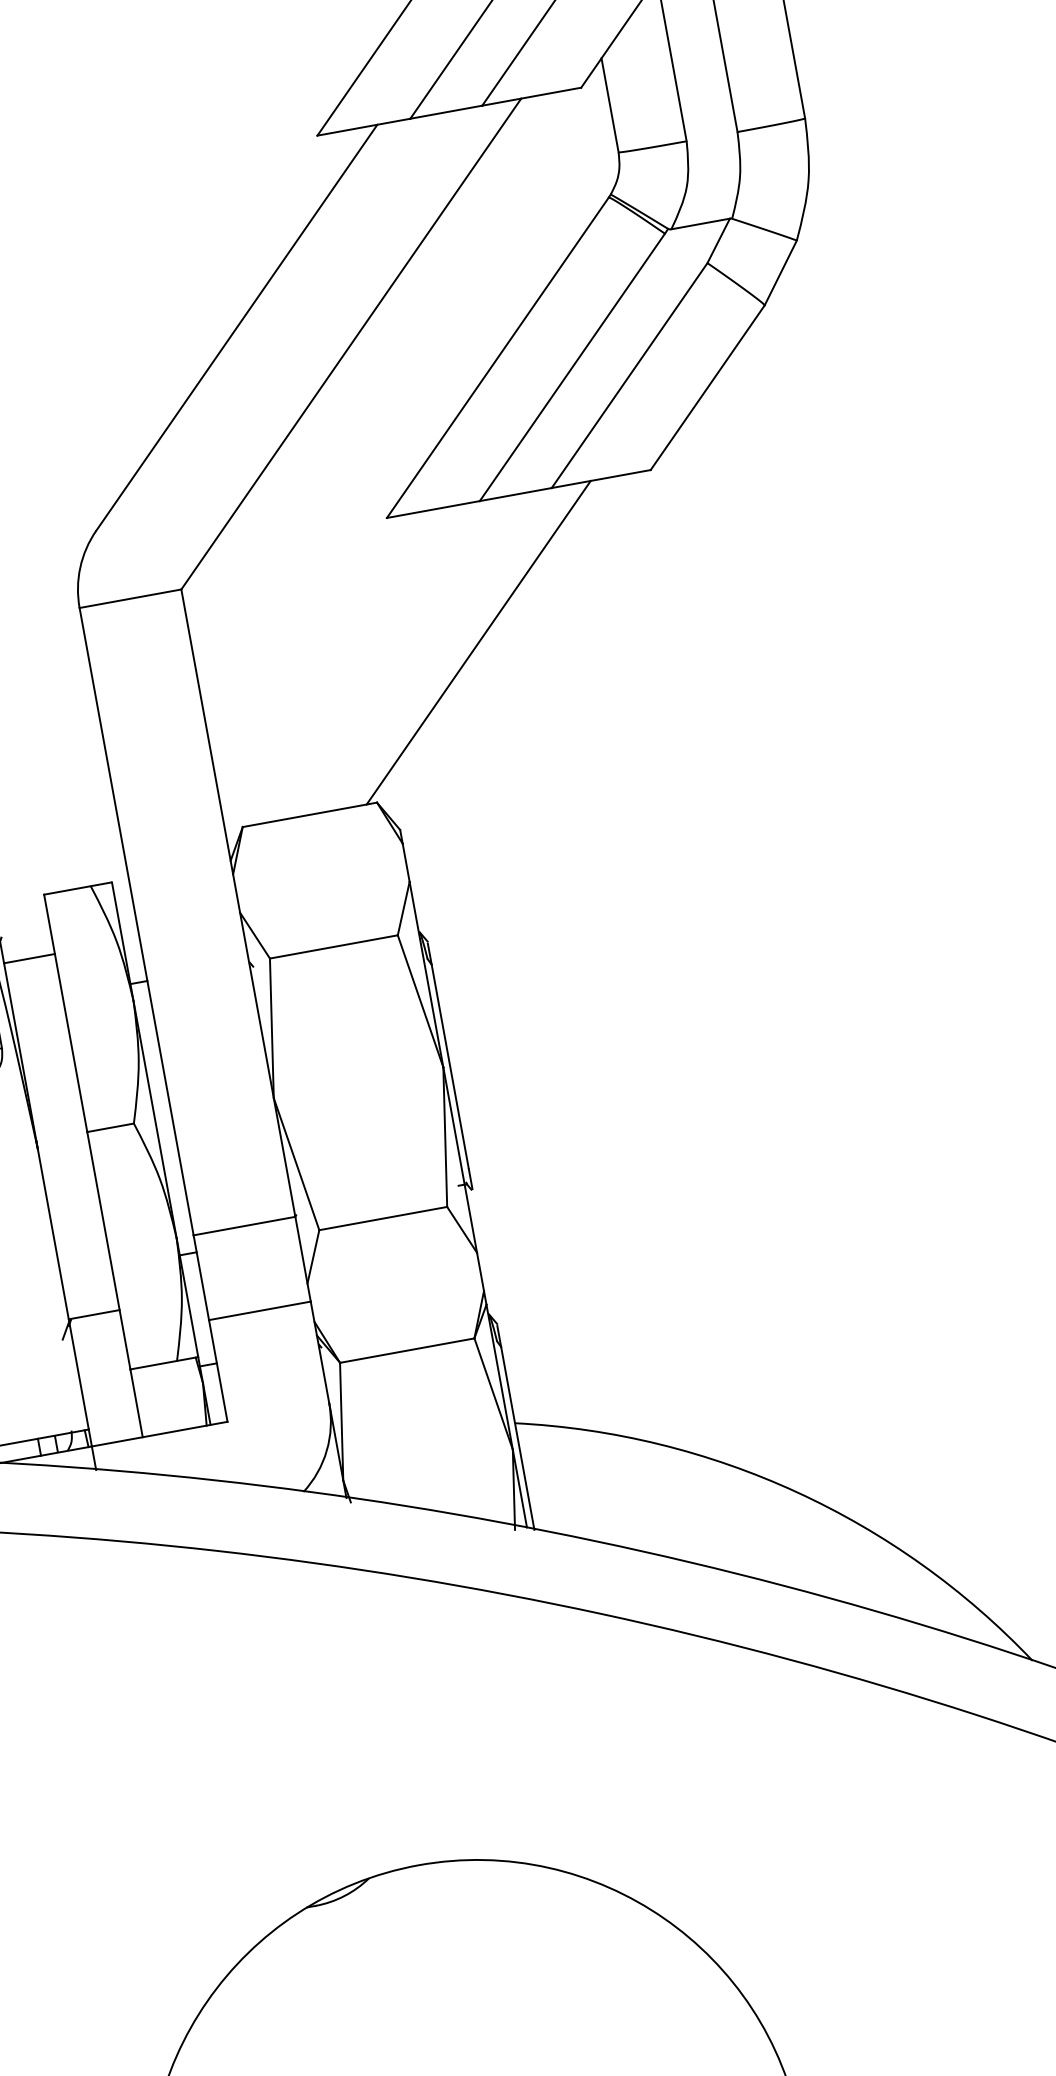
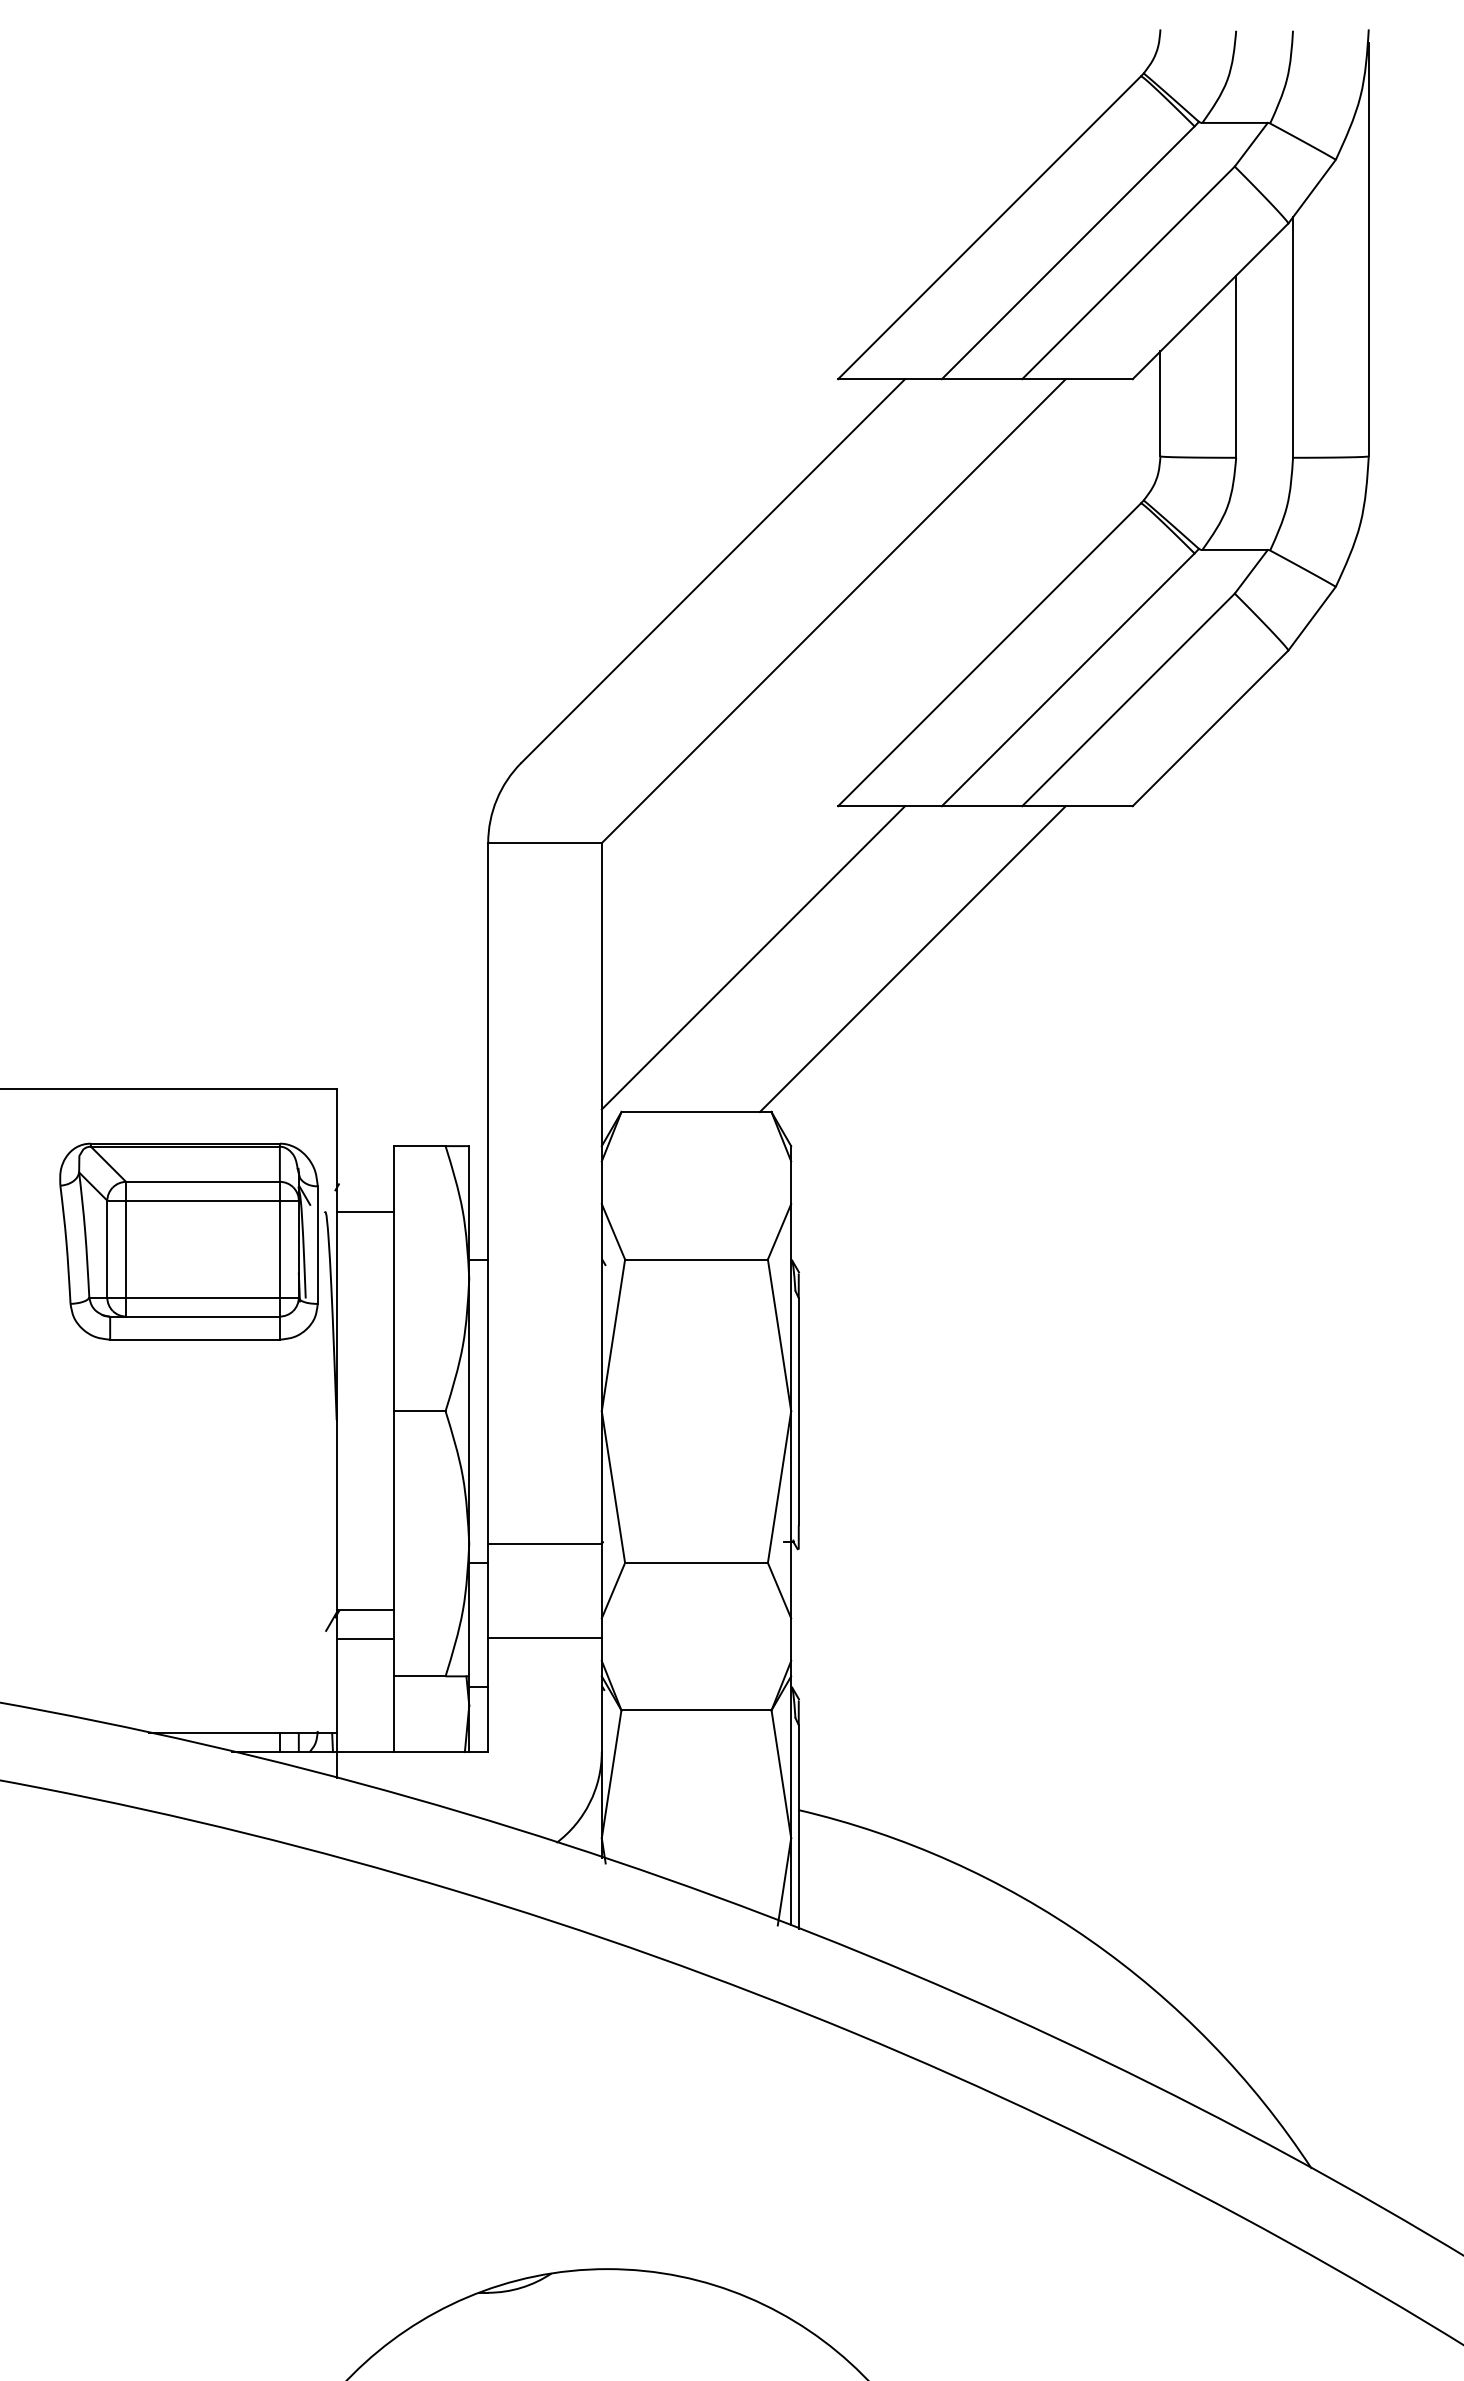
line: (335, 667) -> (753, 957), added
line: (98, 1341) -> (364, 1639), added

